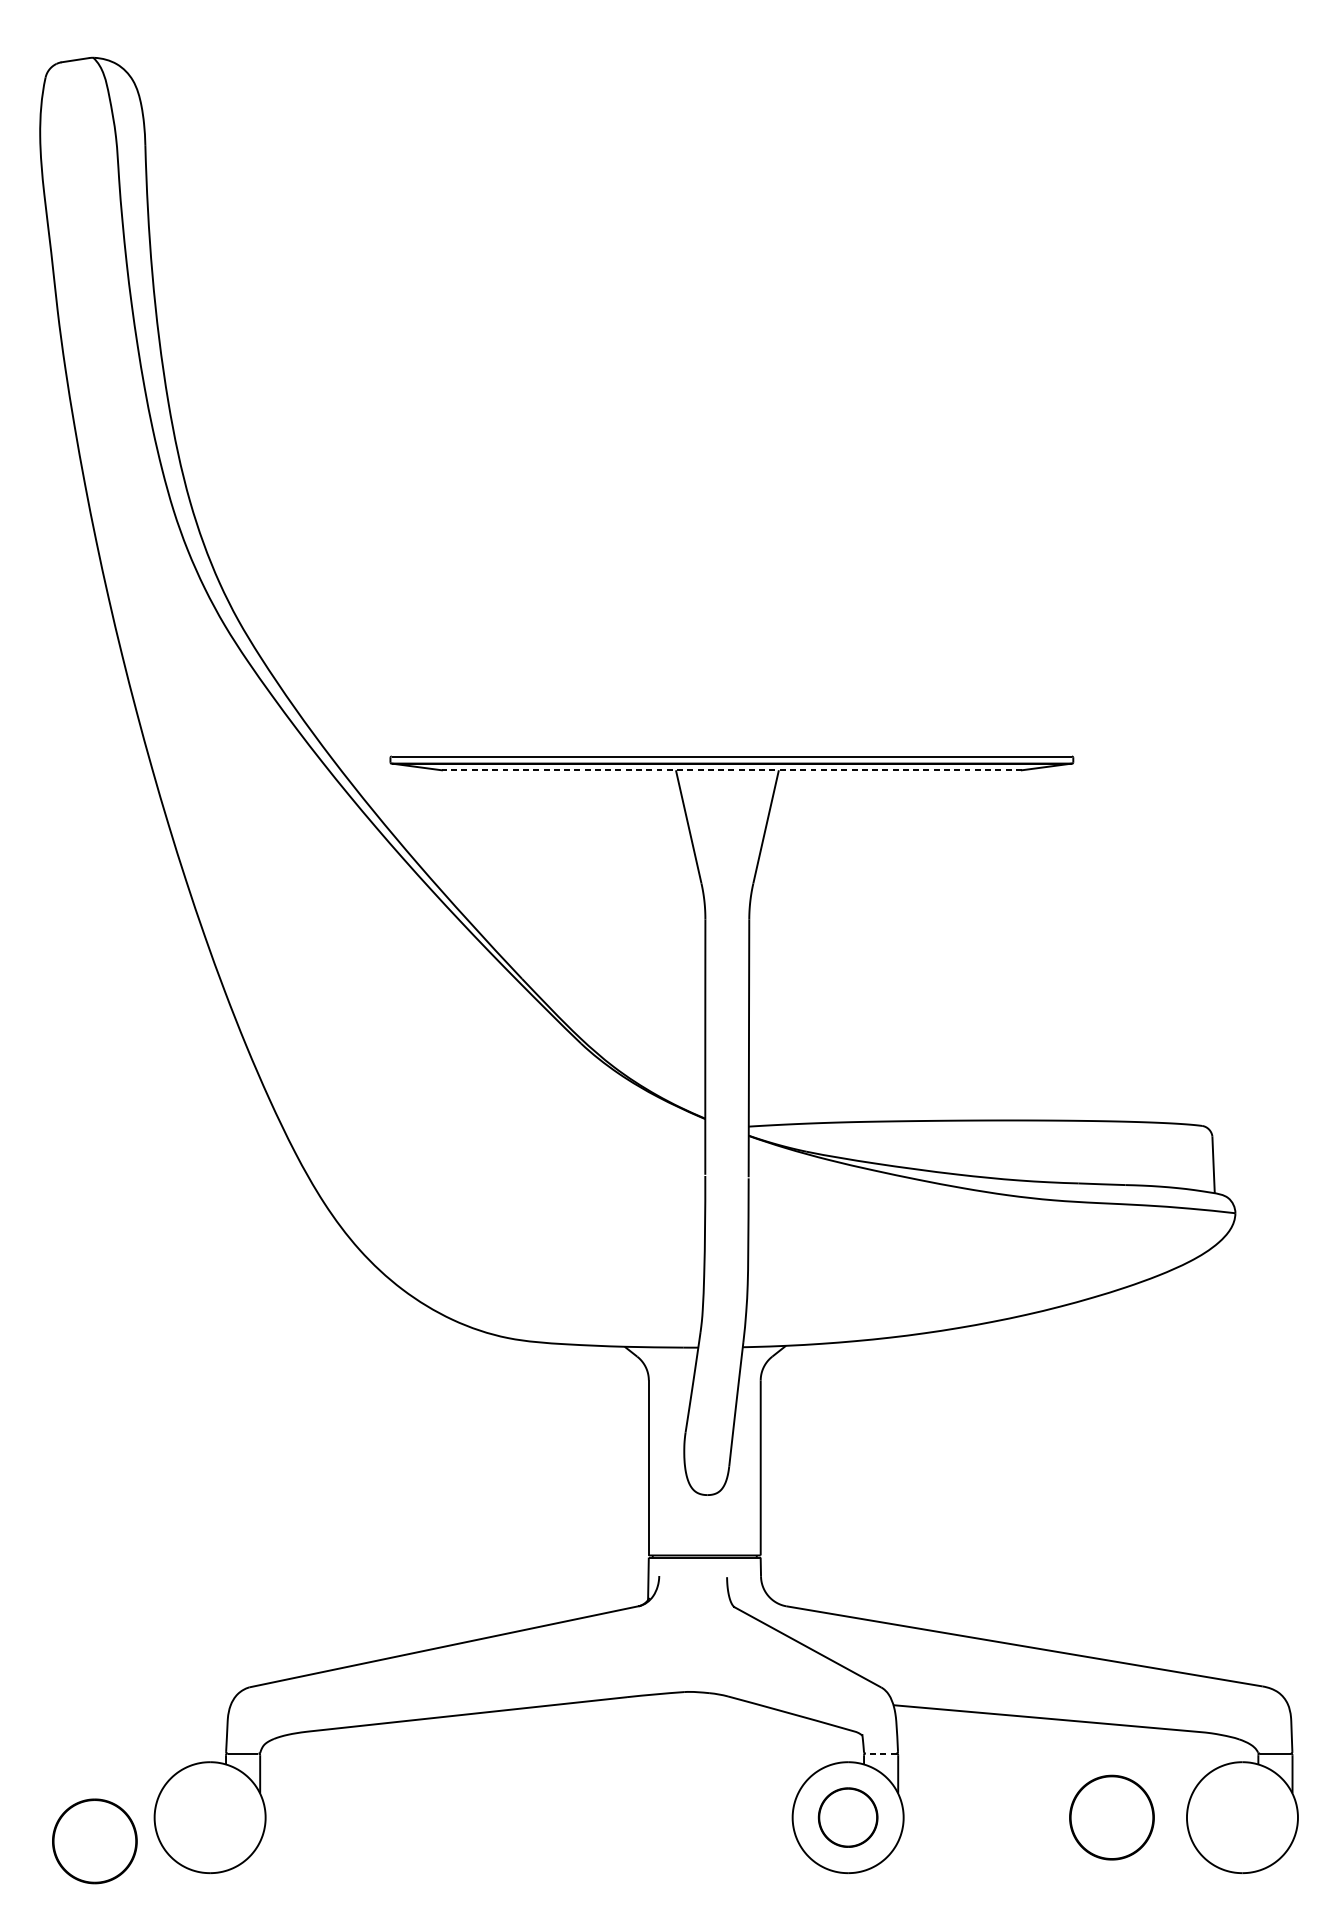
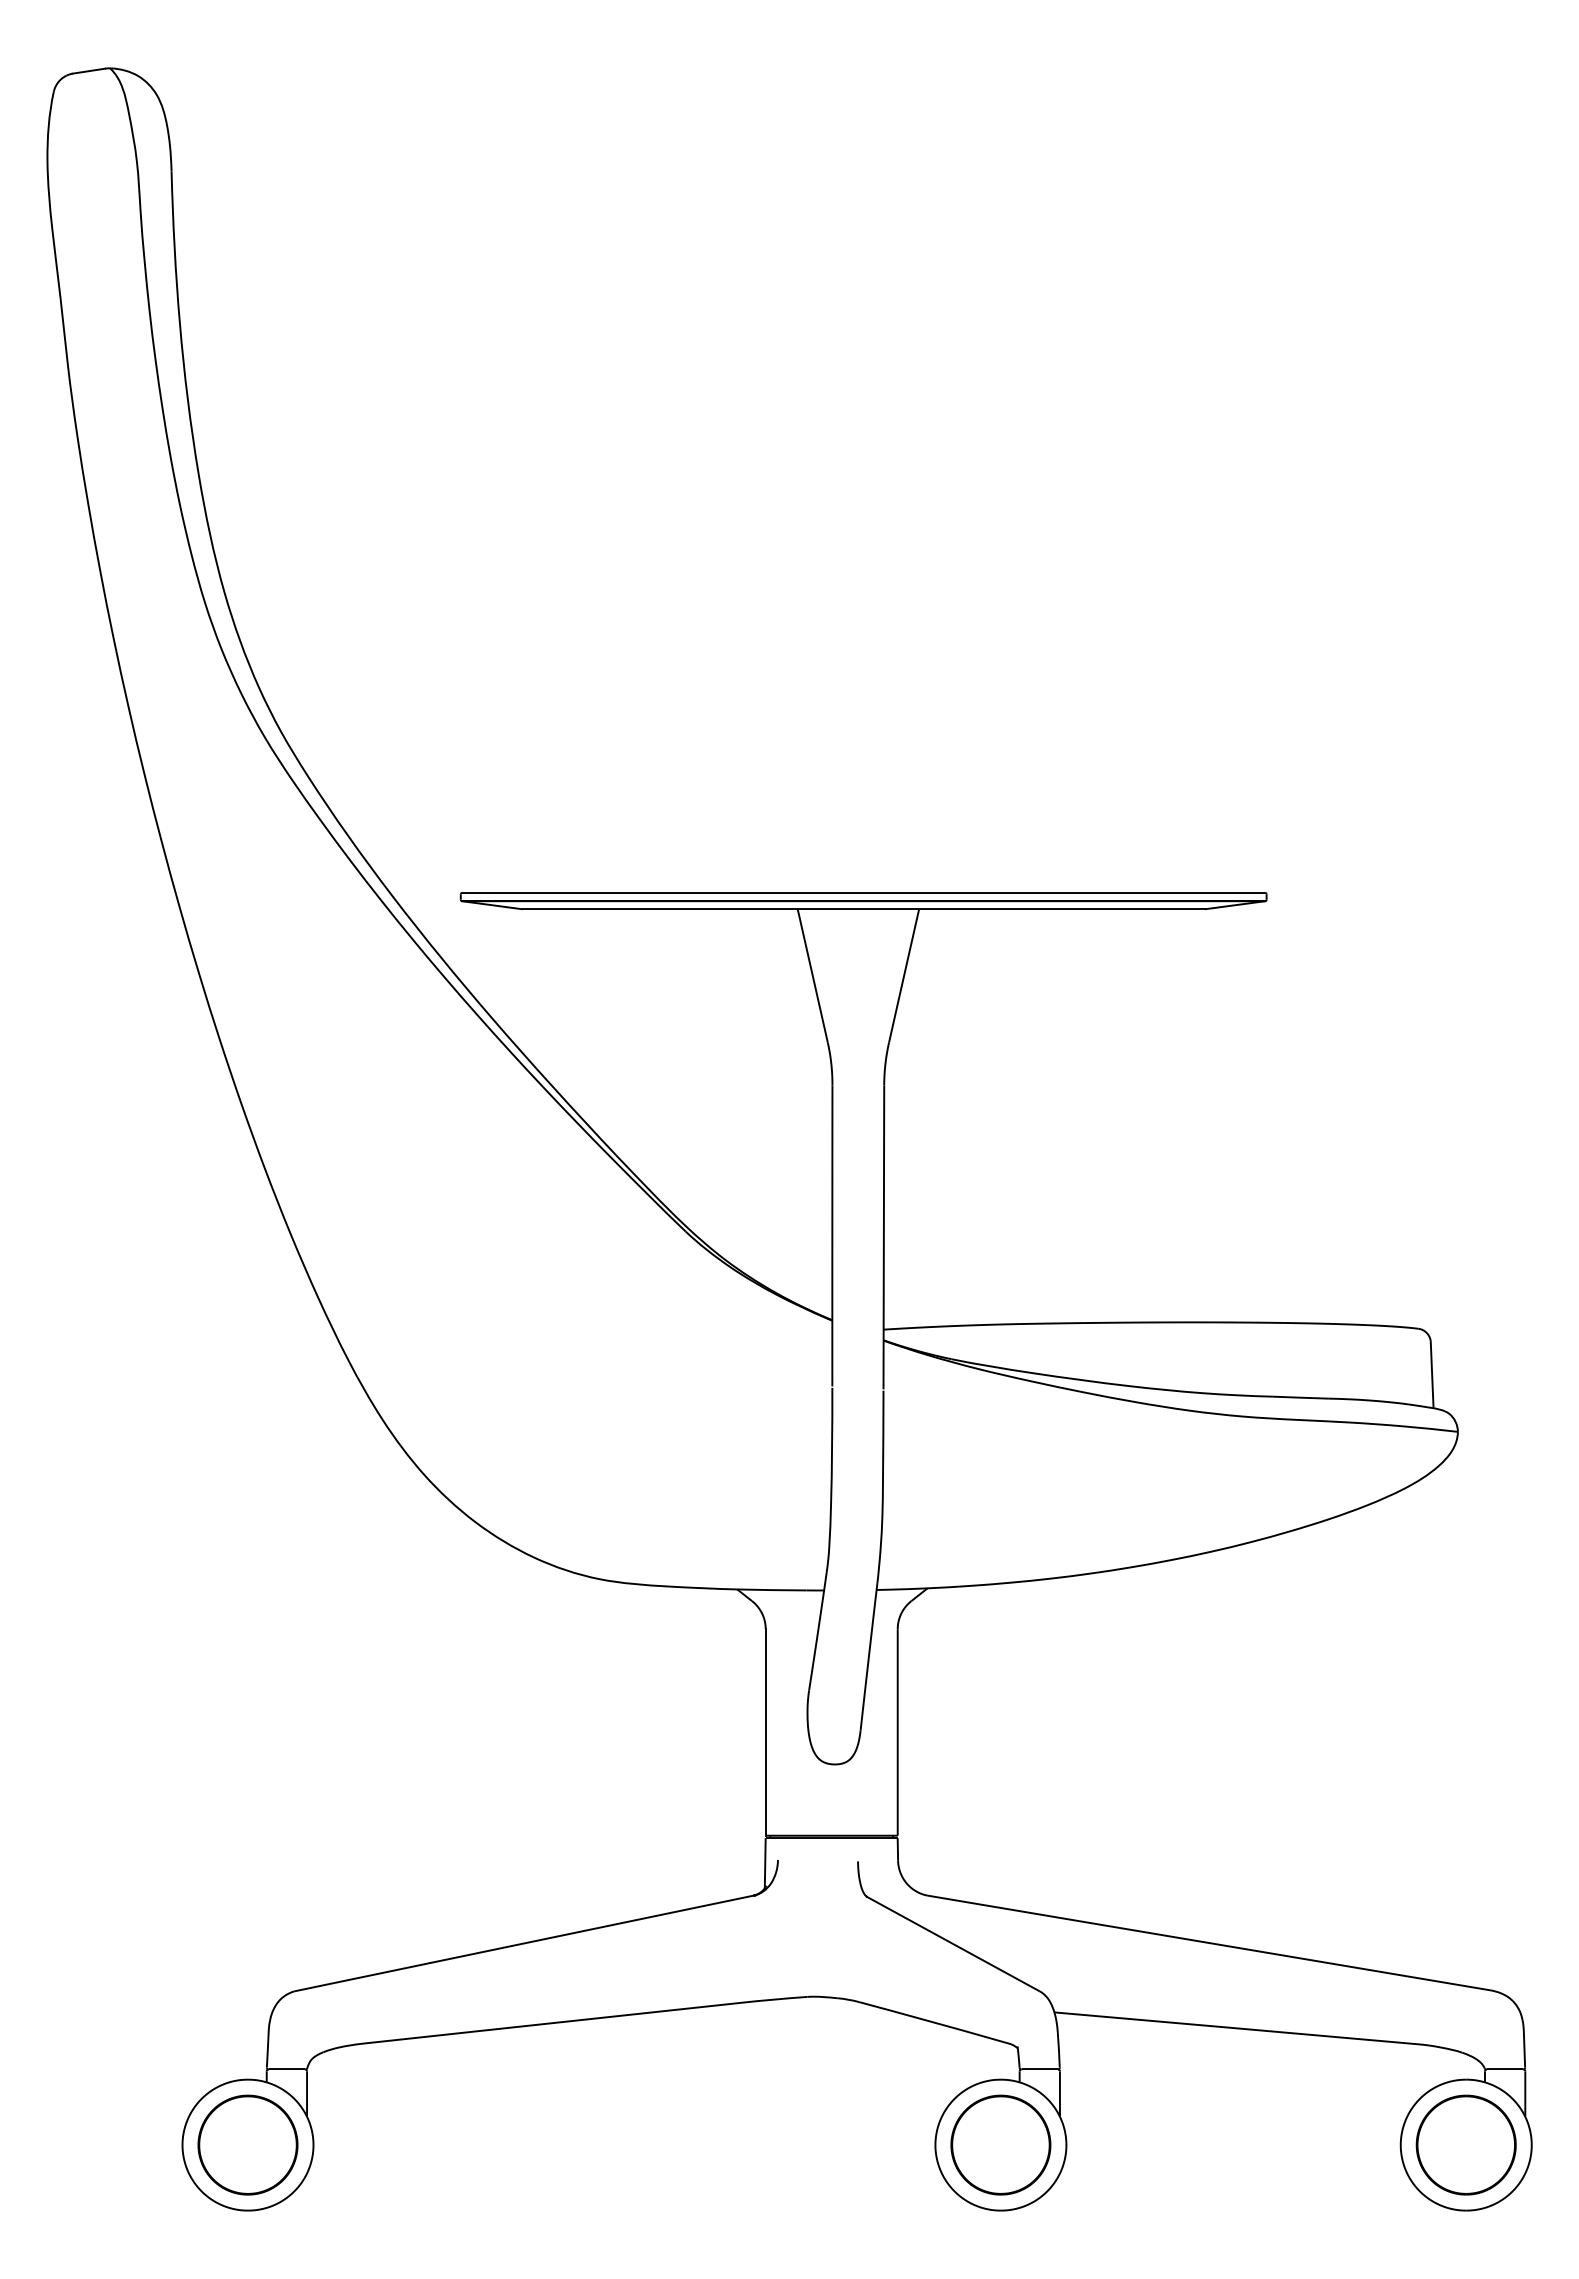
line: (731, 770) -> (863, 909), dashed -> solid
line: (880, 1753) -> (1039, 2069), dashed -> solid
part: (847, 1817) -> (1000, 2144), size x1.43
part: (1111, 1817) -> (1465, 2144), moved
part: (94, 1840) -> (247, 2144), moved

